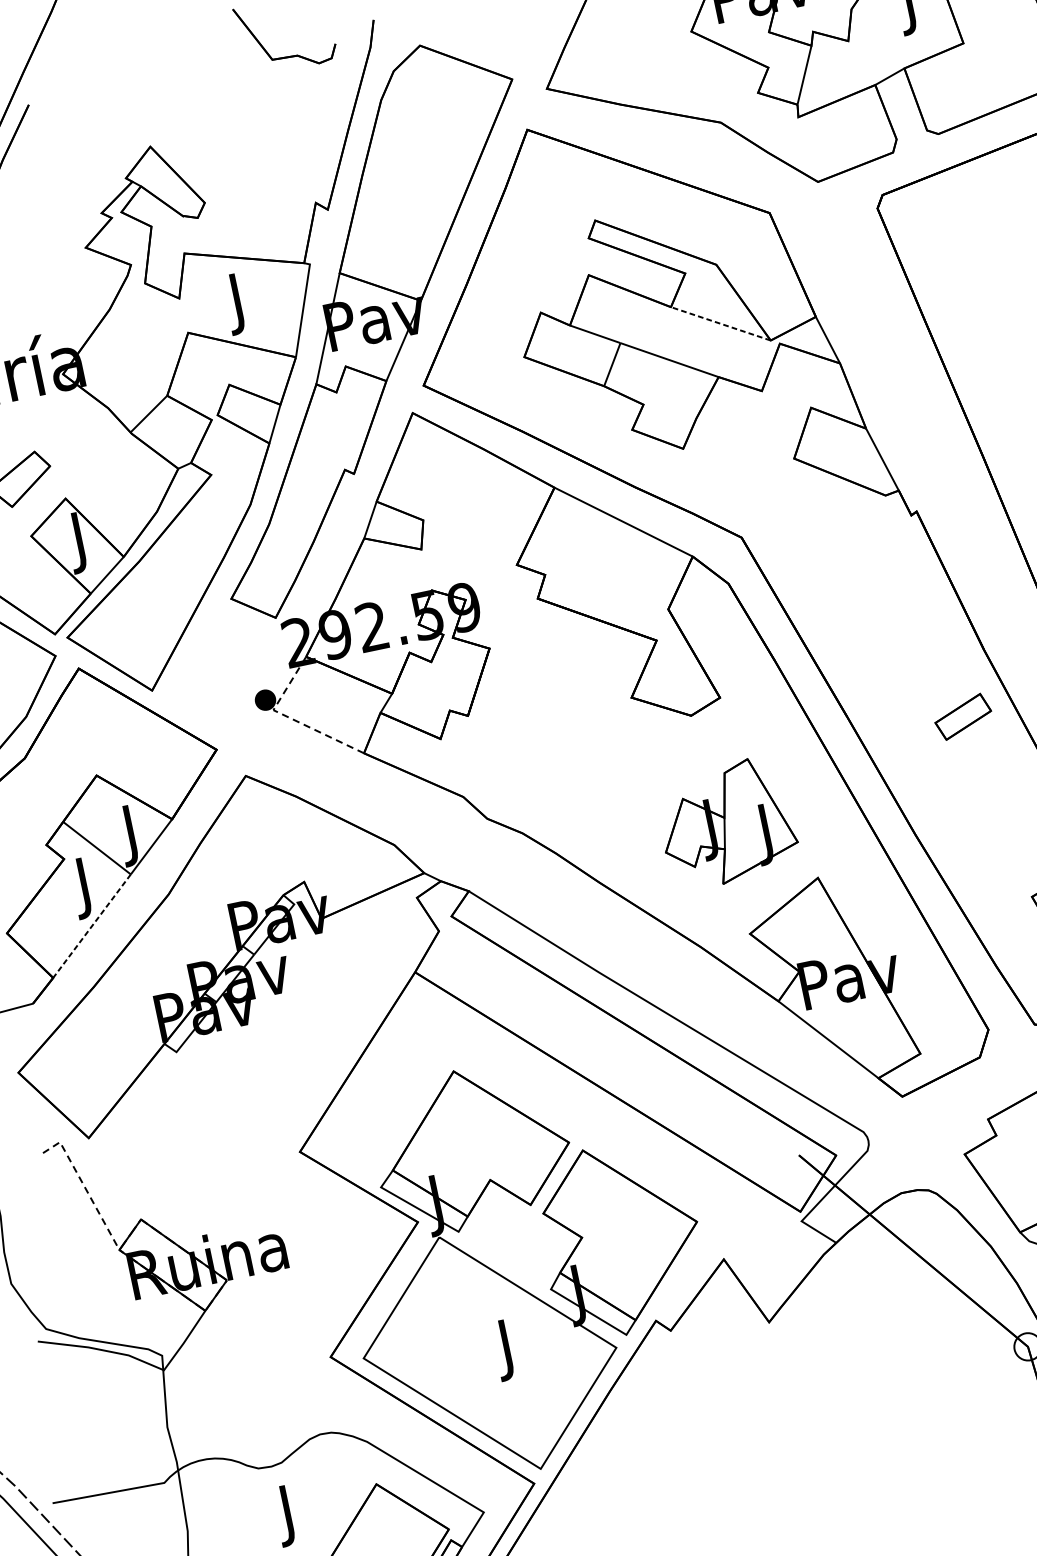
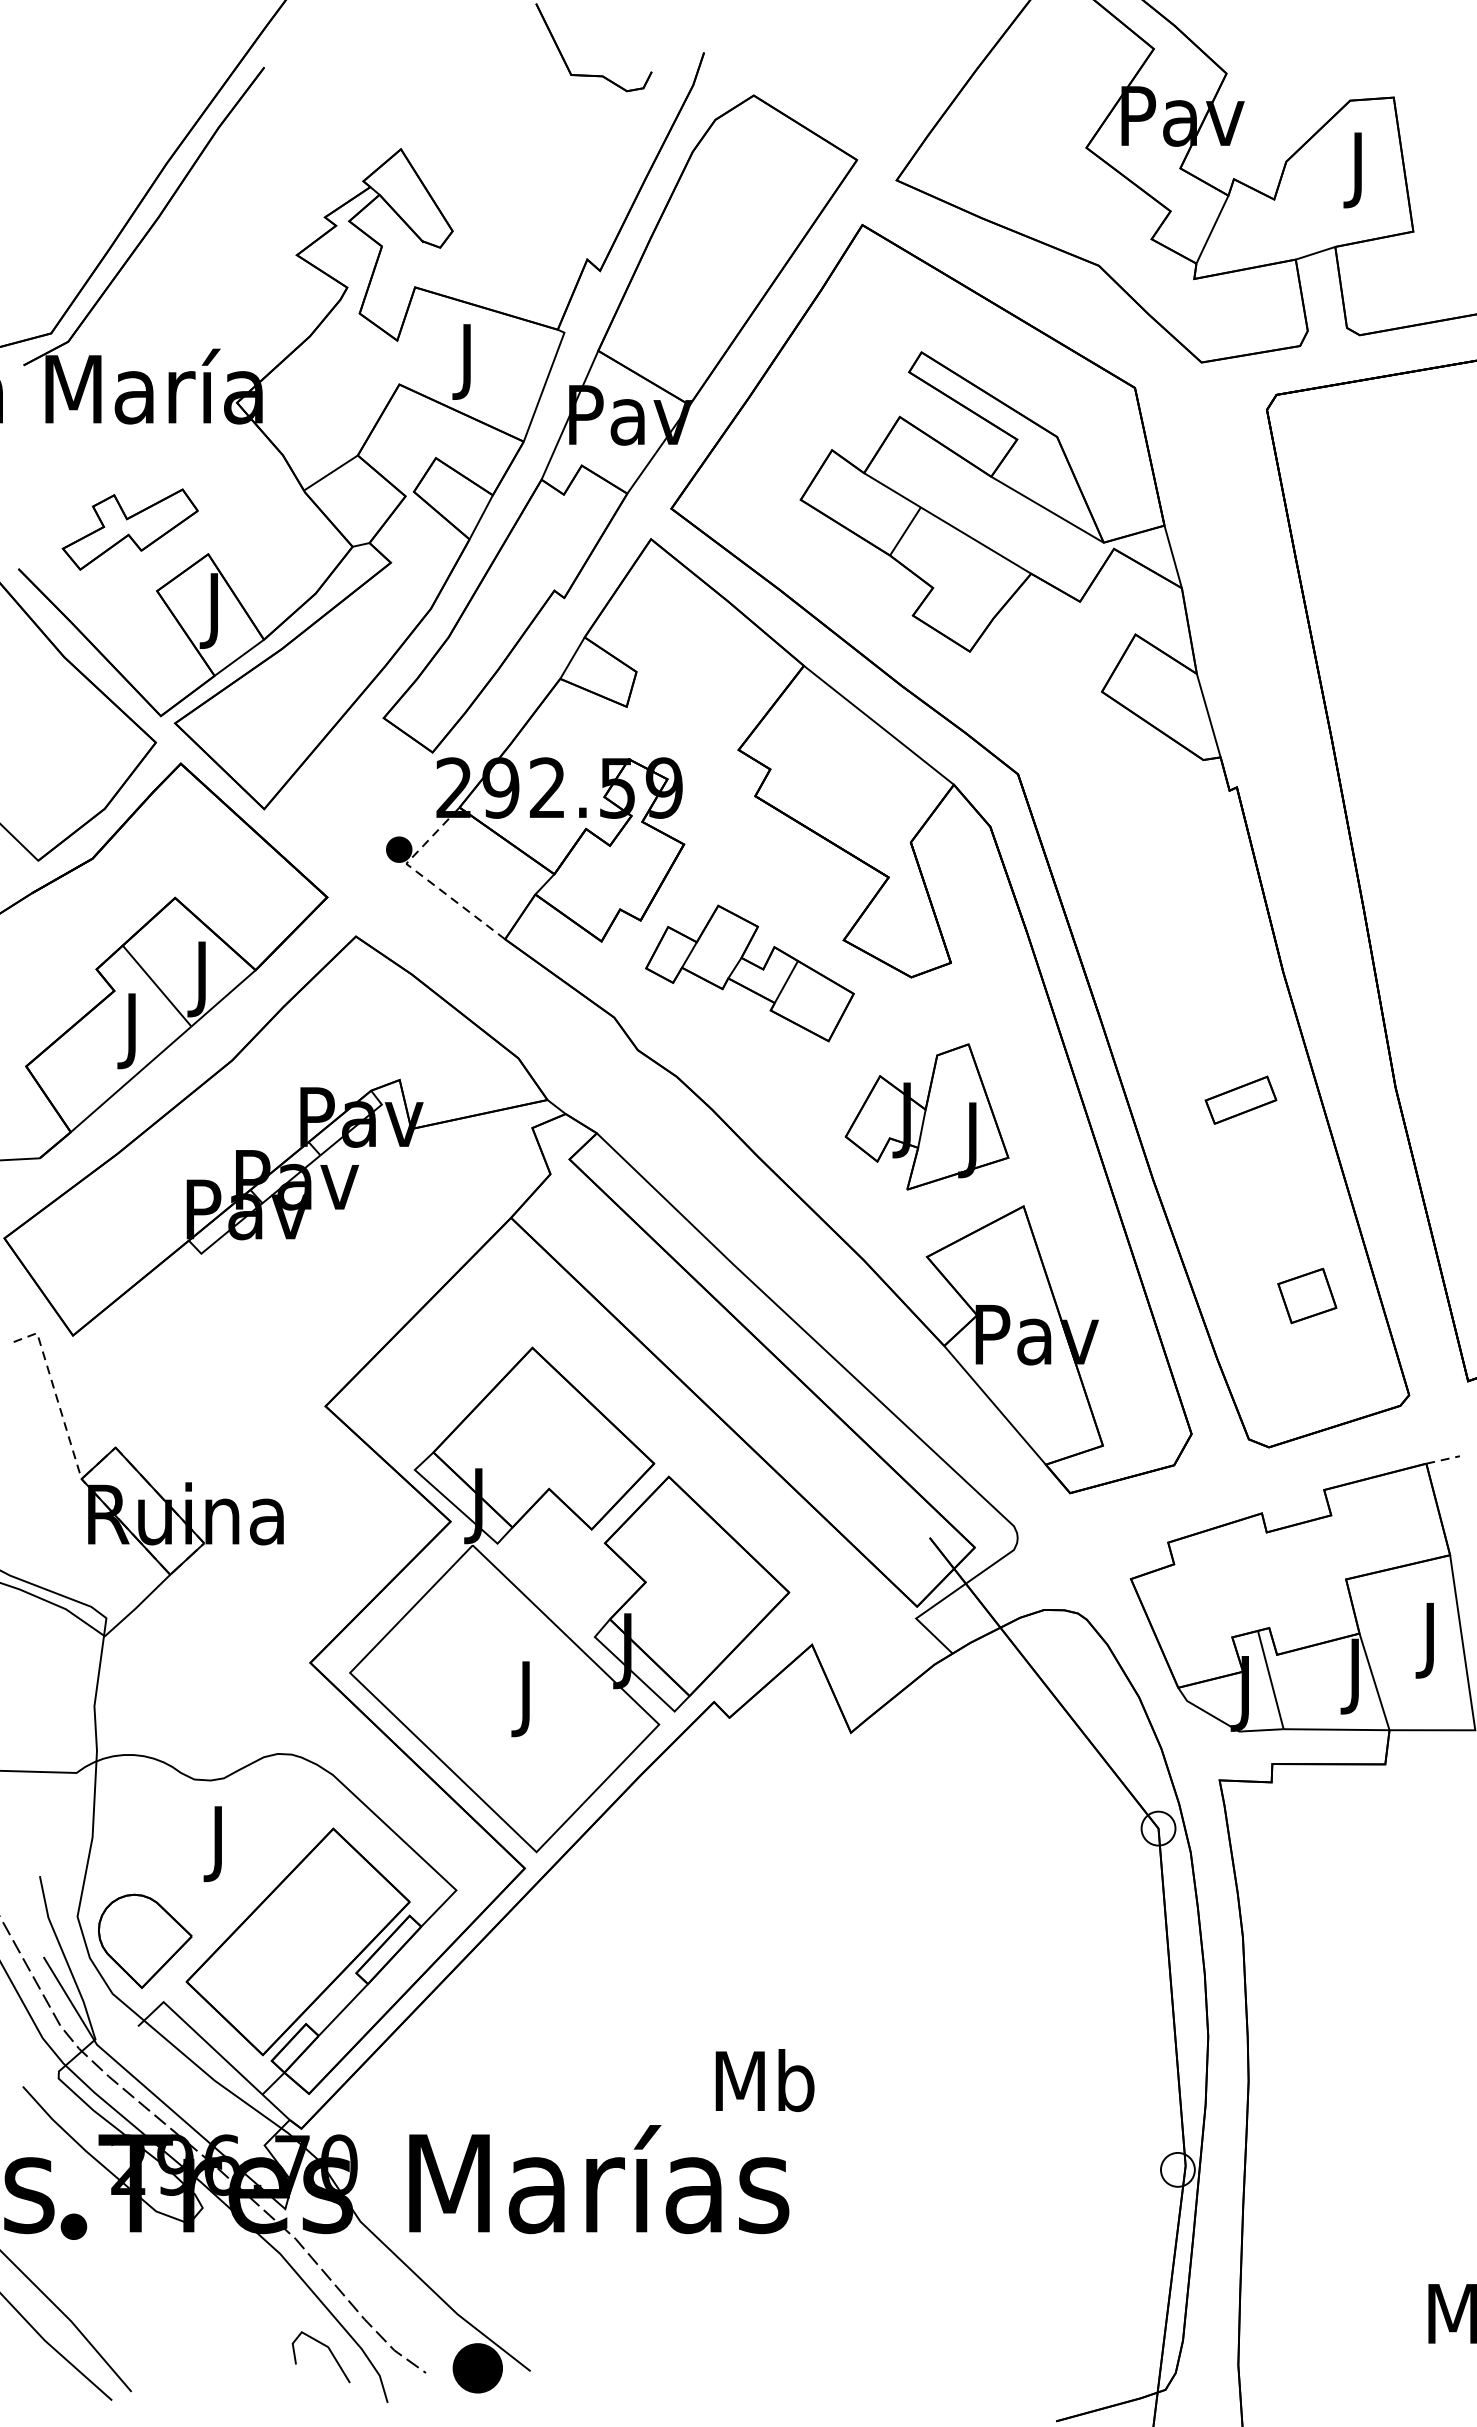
line: (720, 323) -> (1047, 509), dashed -> solid
part: (962, 716) -> (1240, 1099), moved
part: (562, 739) -> (749, 973), added
line: (91, 926) -> (130, 1079), dashed -> solid

